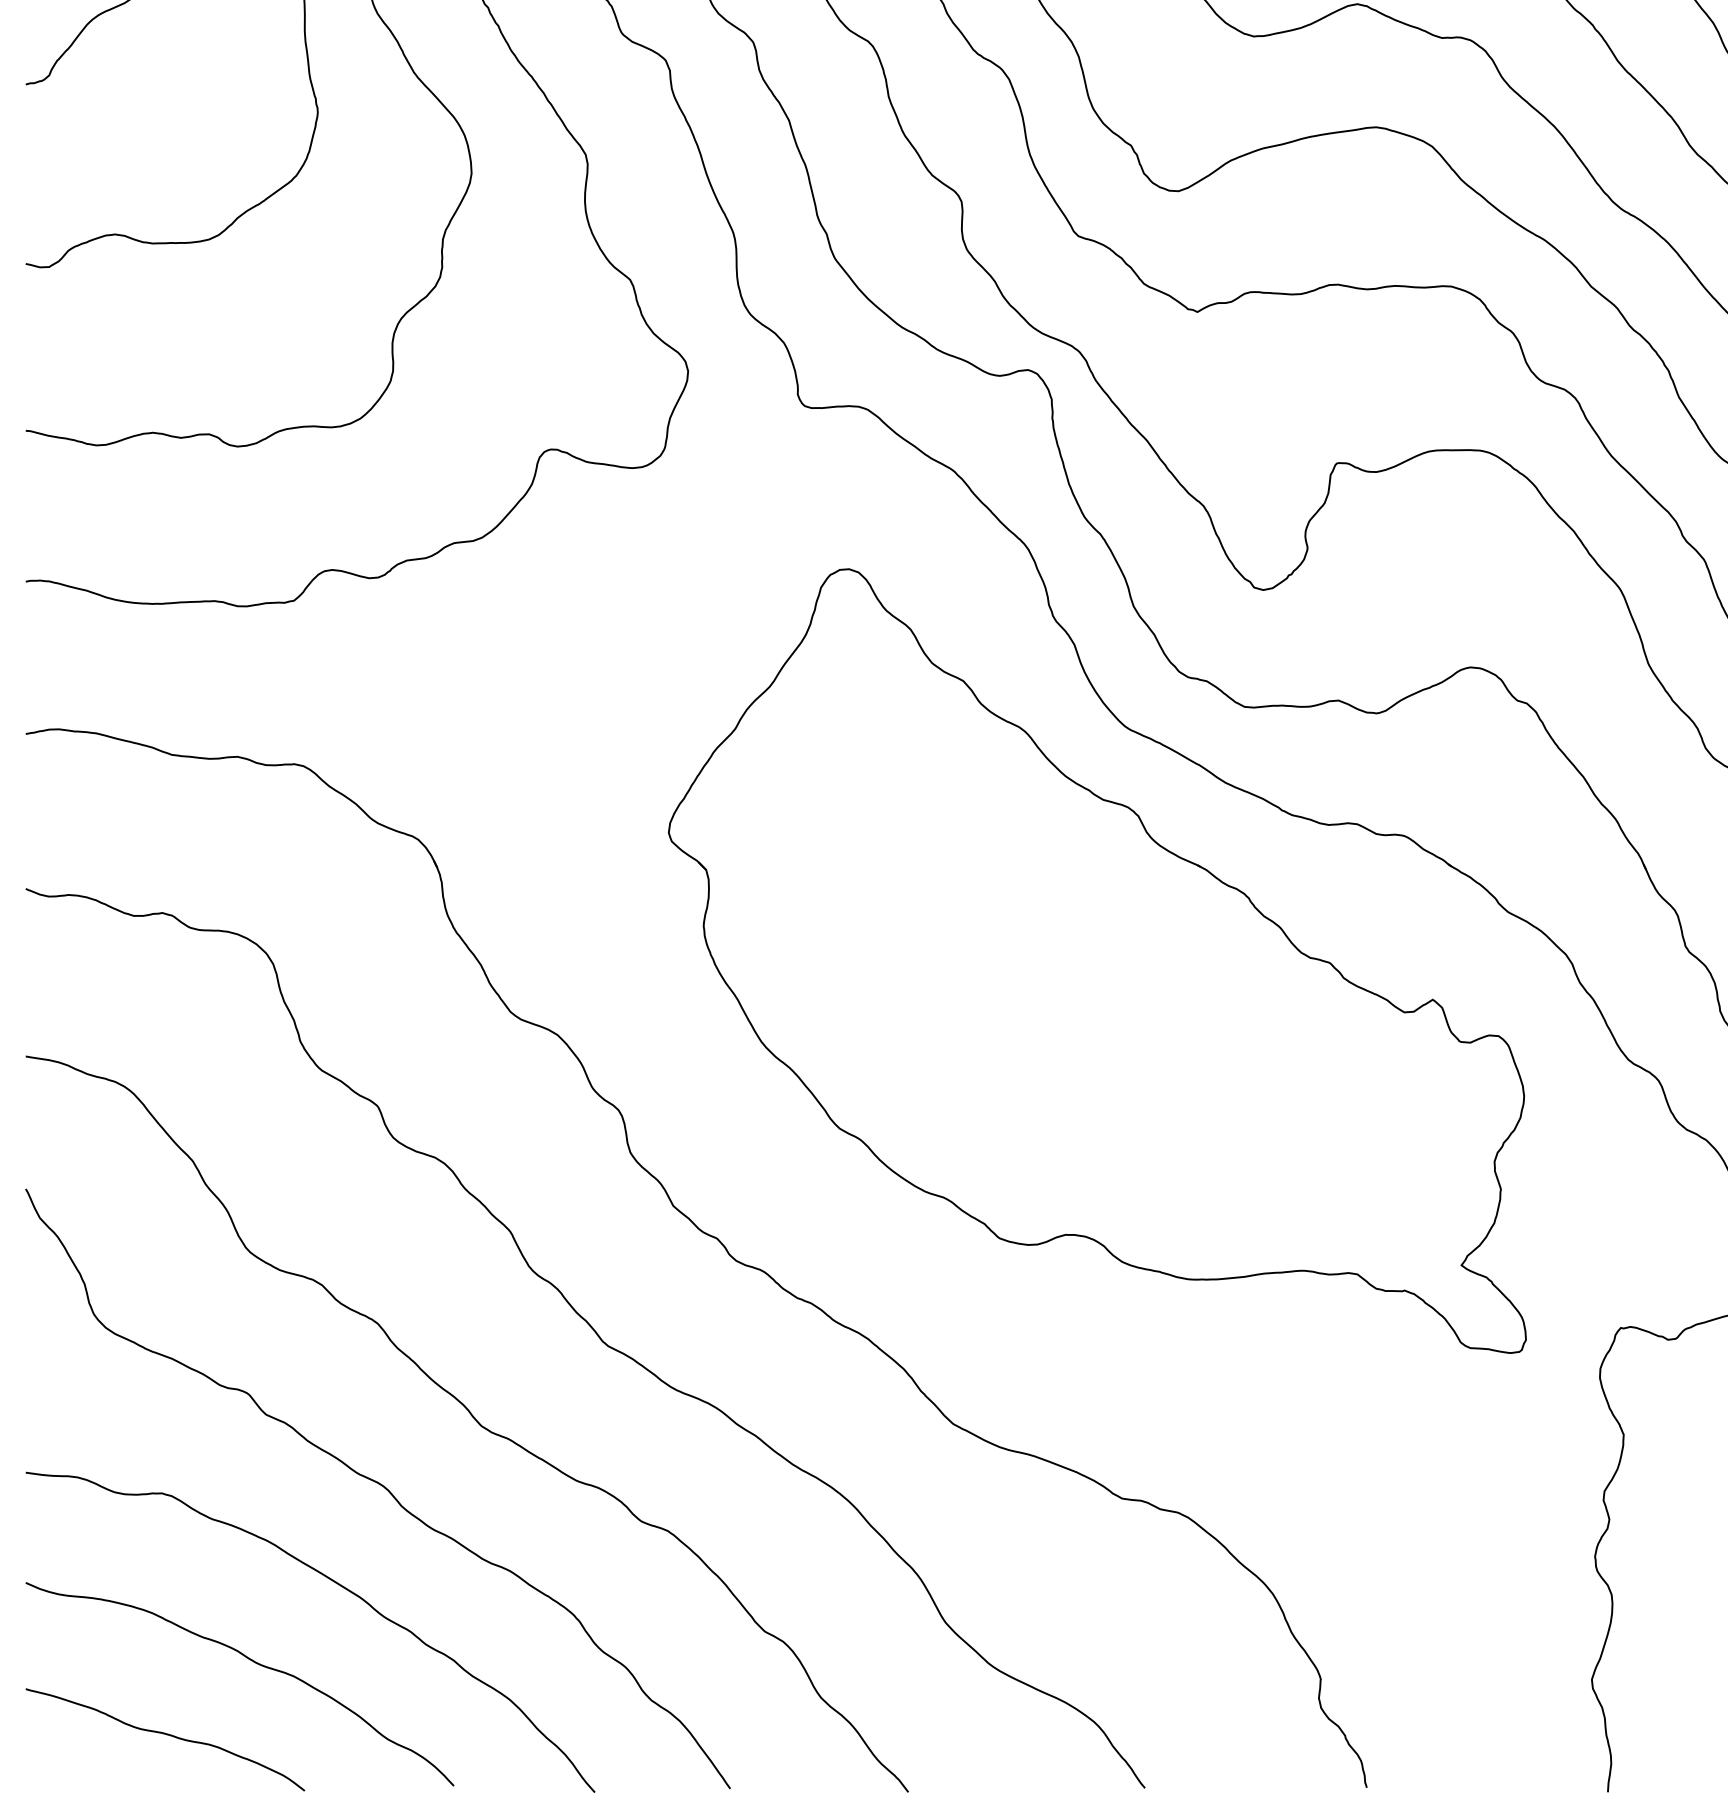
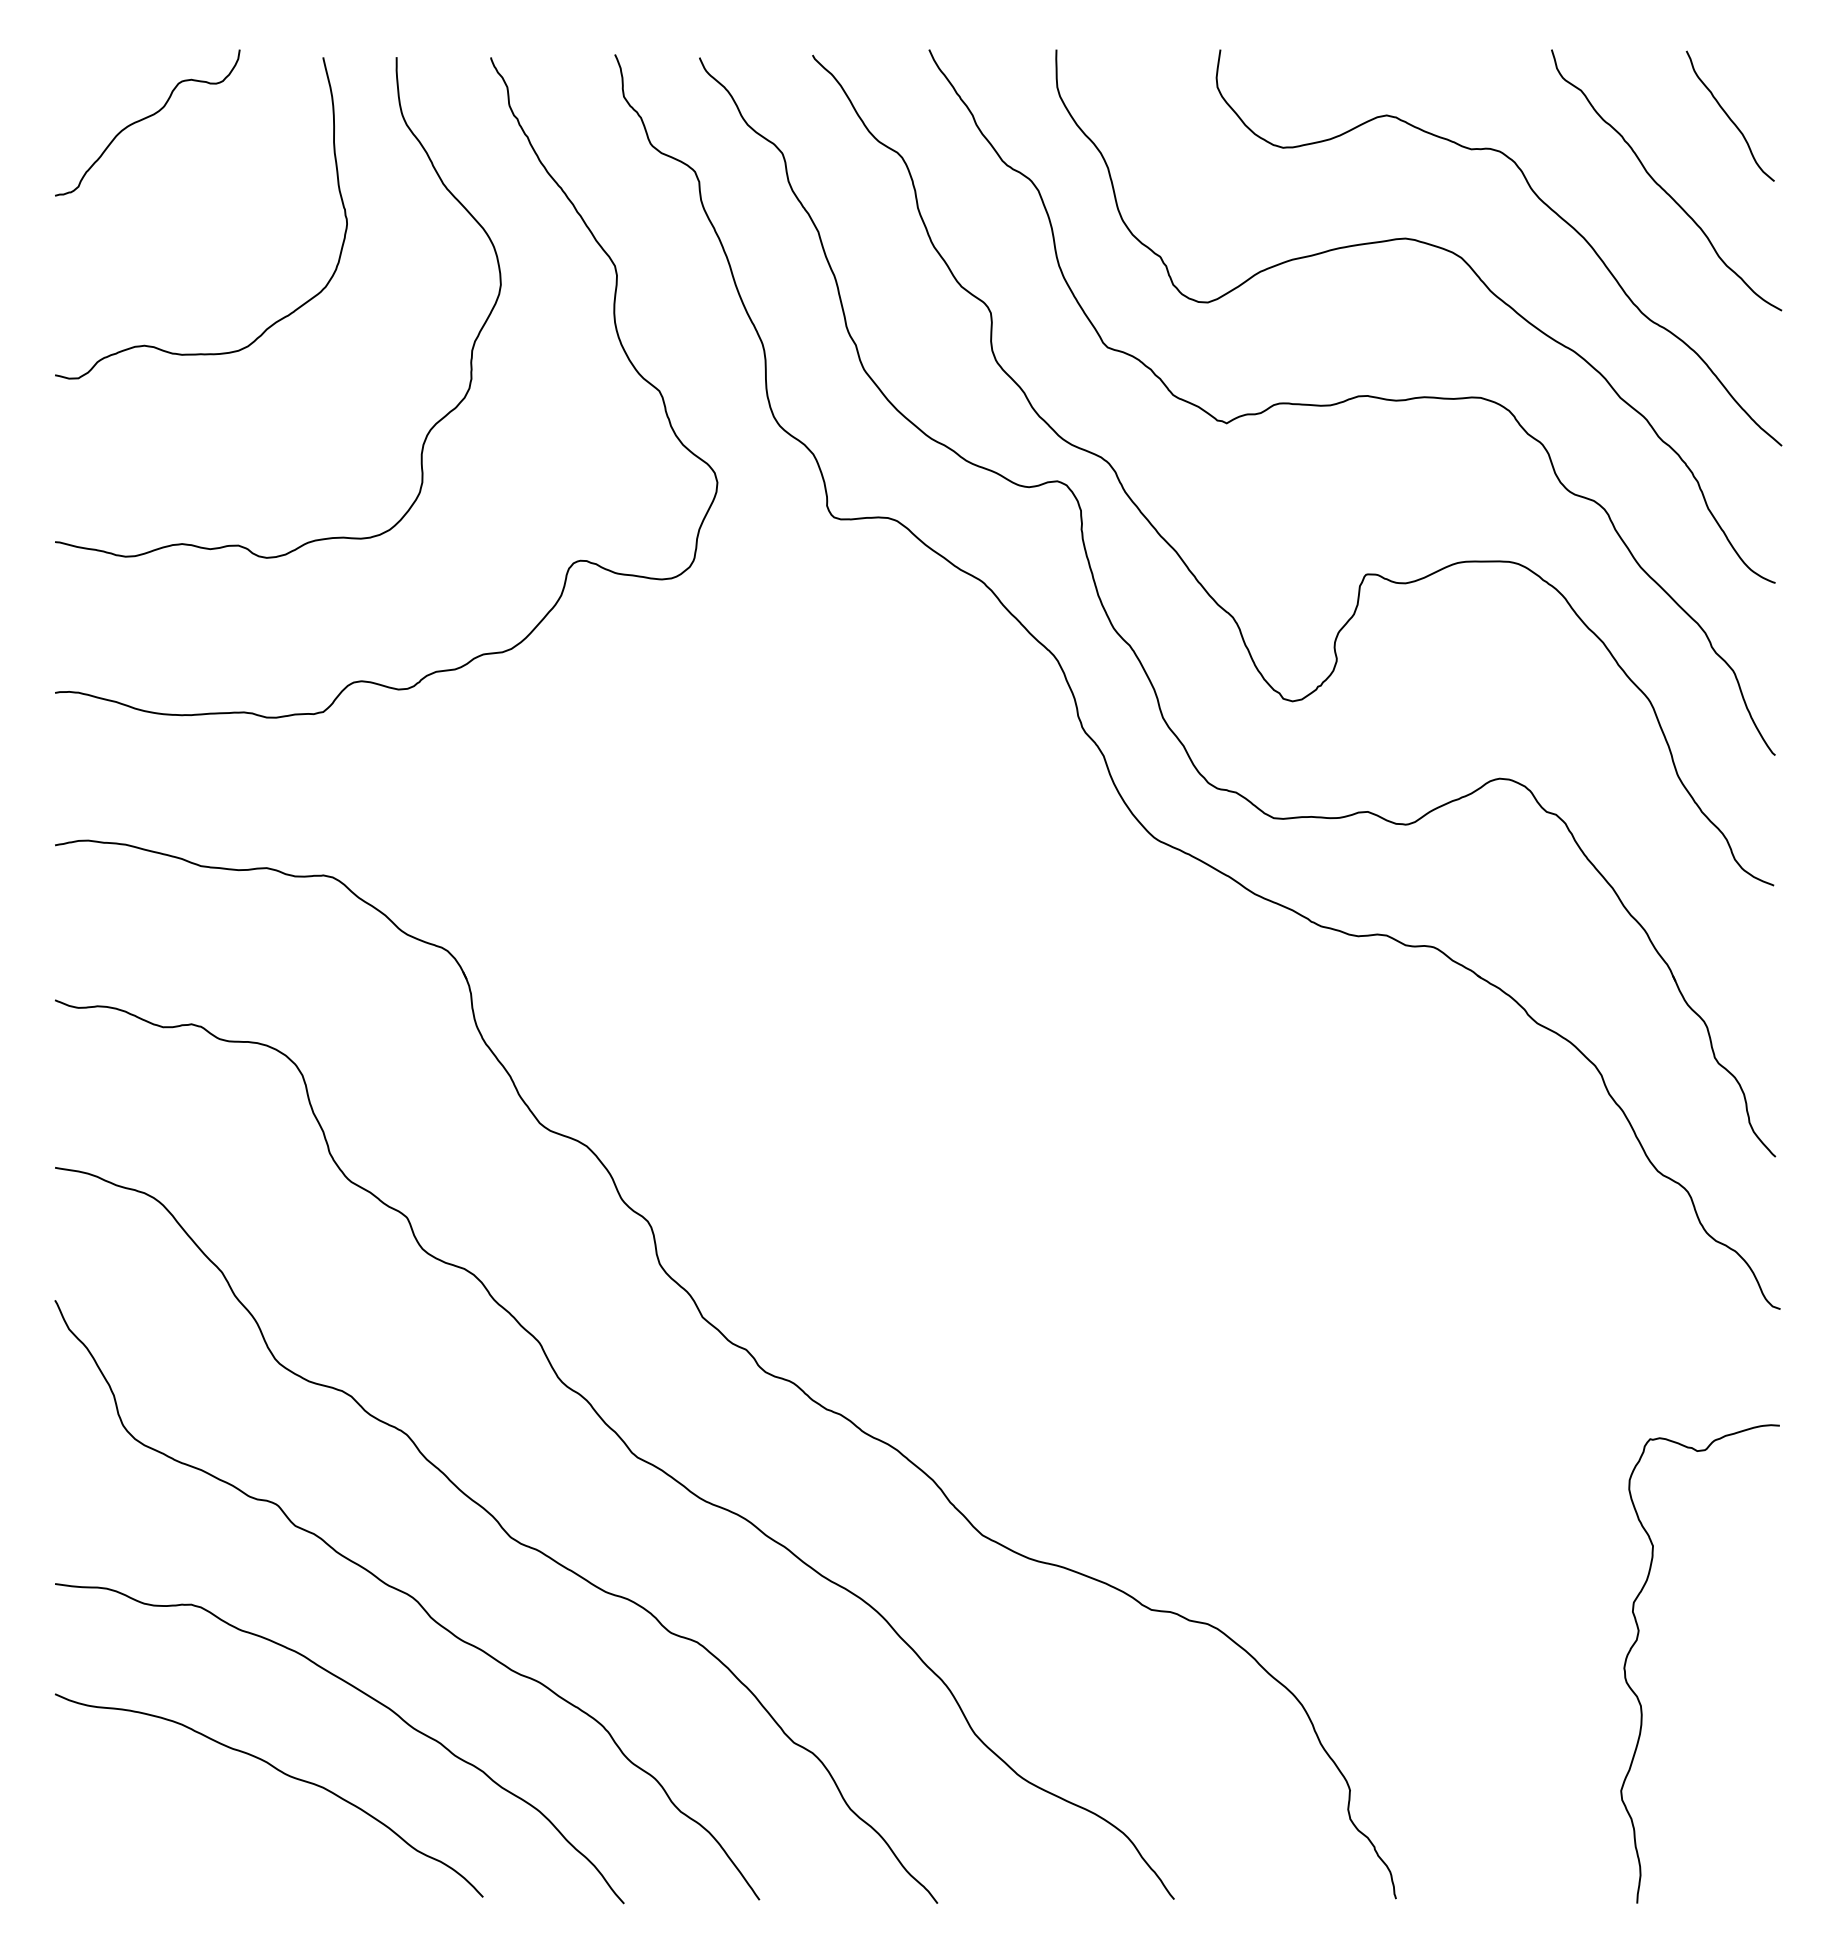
part: (1097, 961) -> (1126, 1072), removed
curve: (165, 1735) -> (194, 1846), removed

